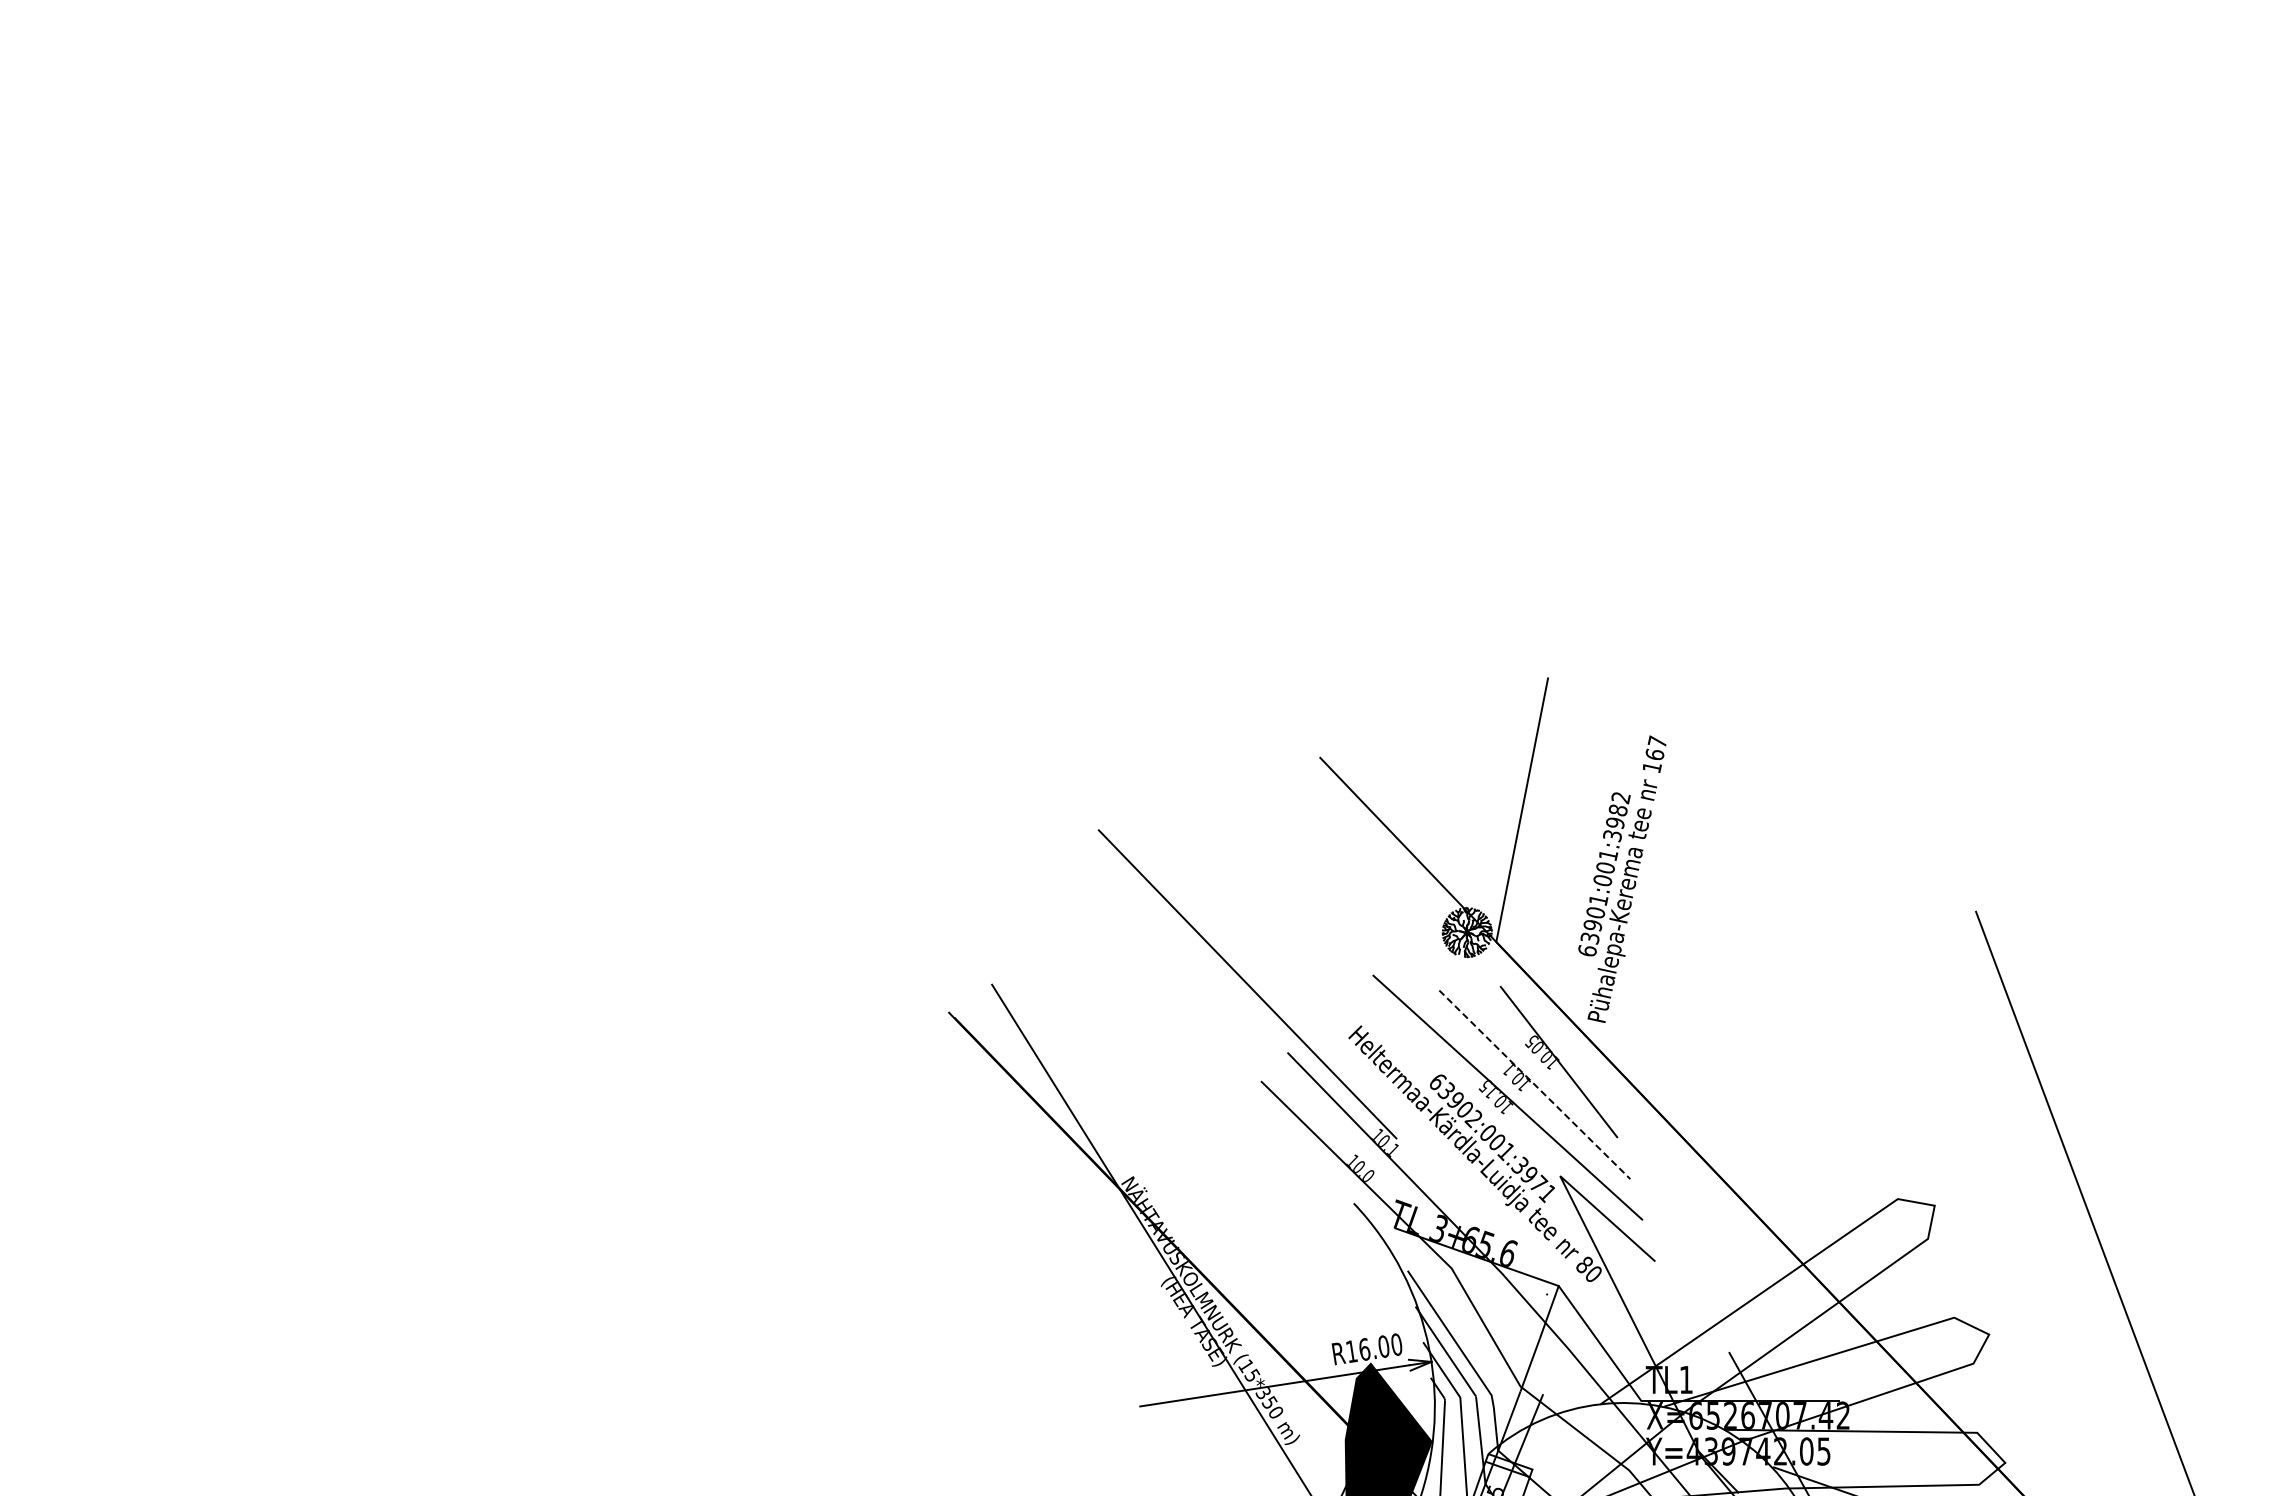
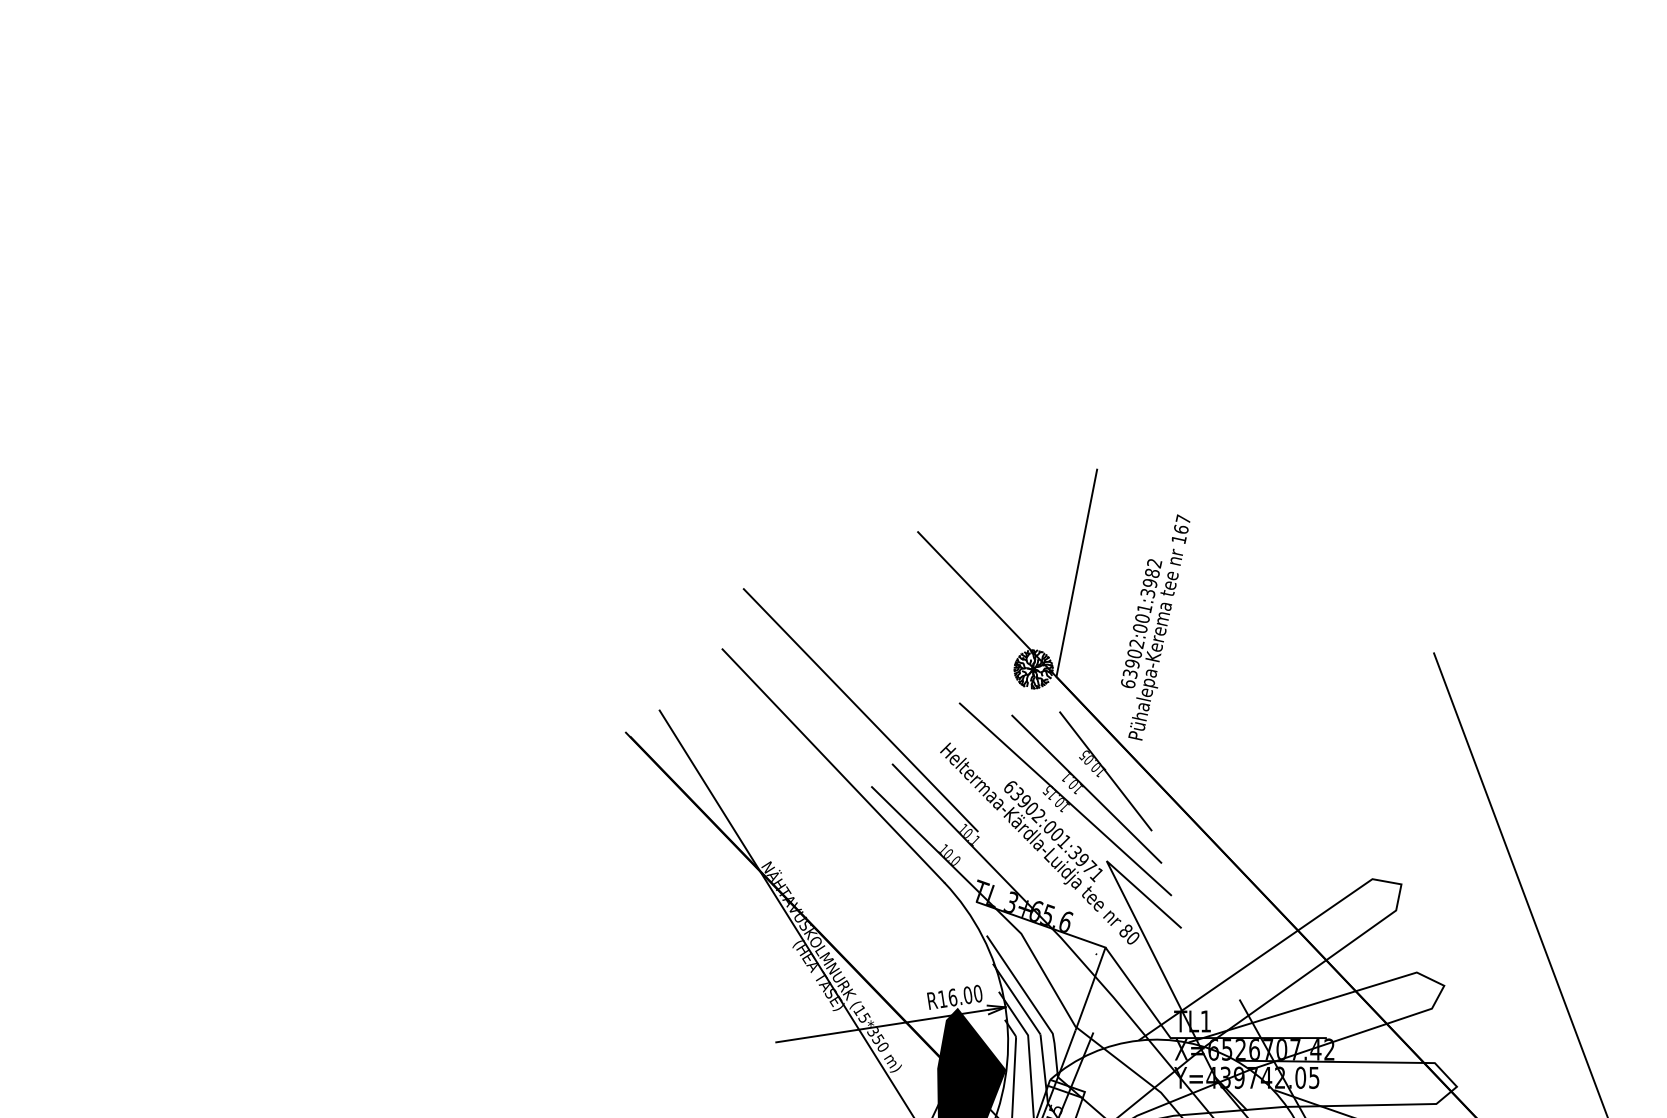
text: (1598, 900) -> (1136, 644), 63901:001:3982 -> 63902:001:3982
line: (1212, 1055) -> (833, 766), added
line: (1535, 1085) -> (1087, 789), dashed -> solid

